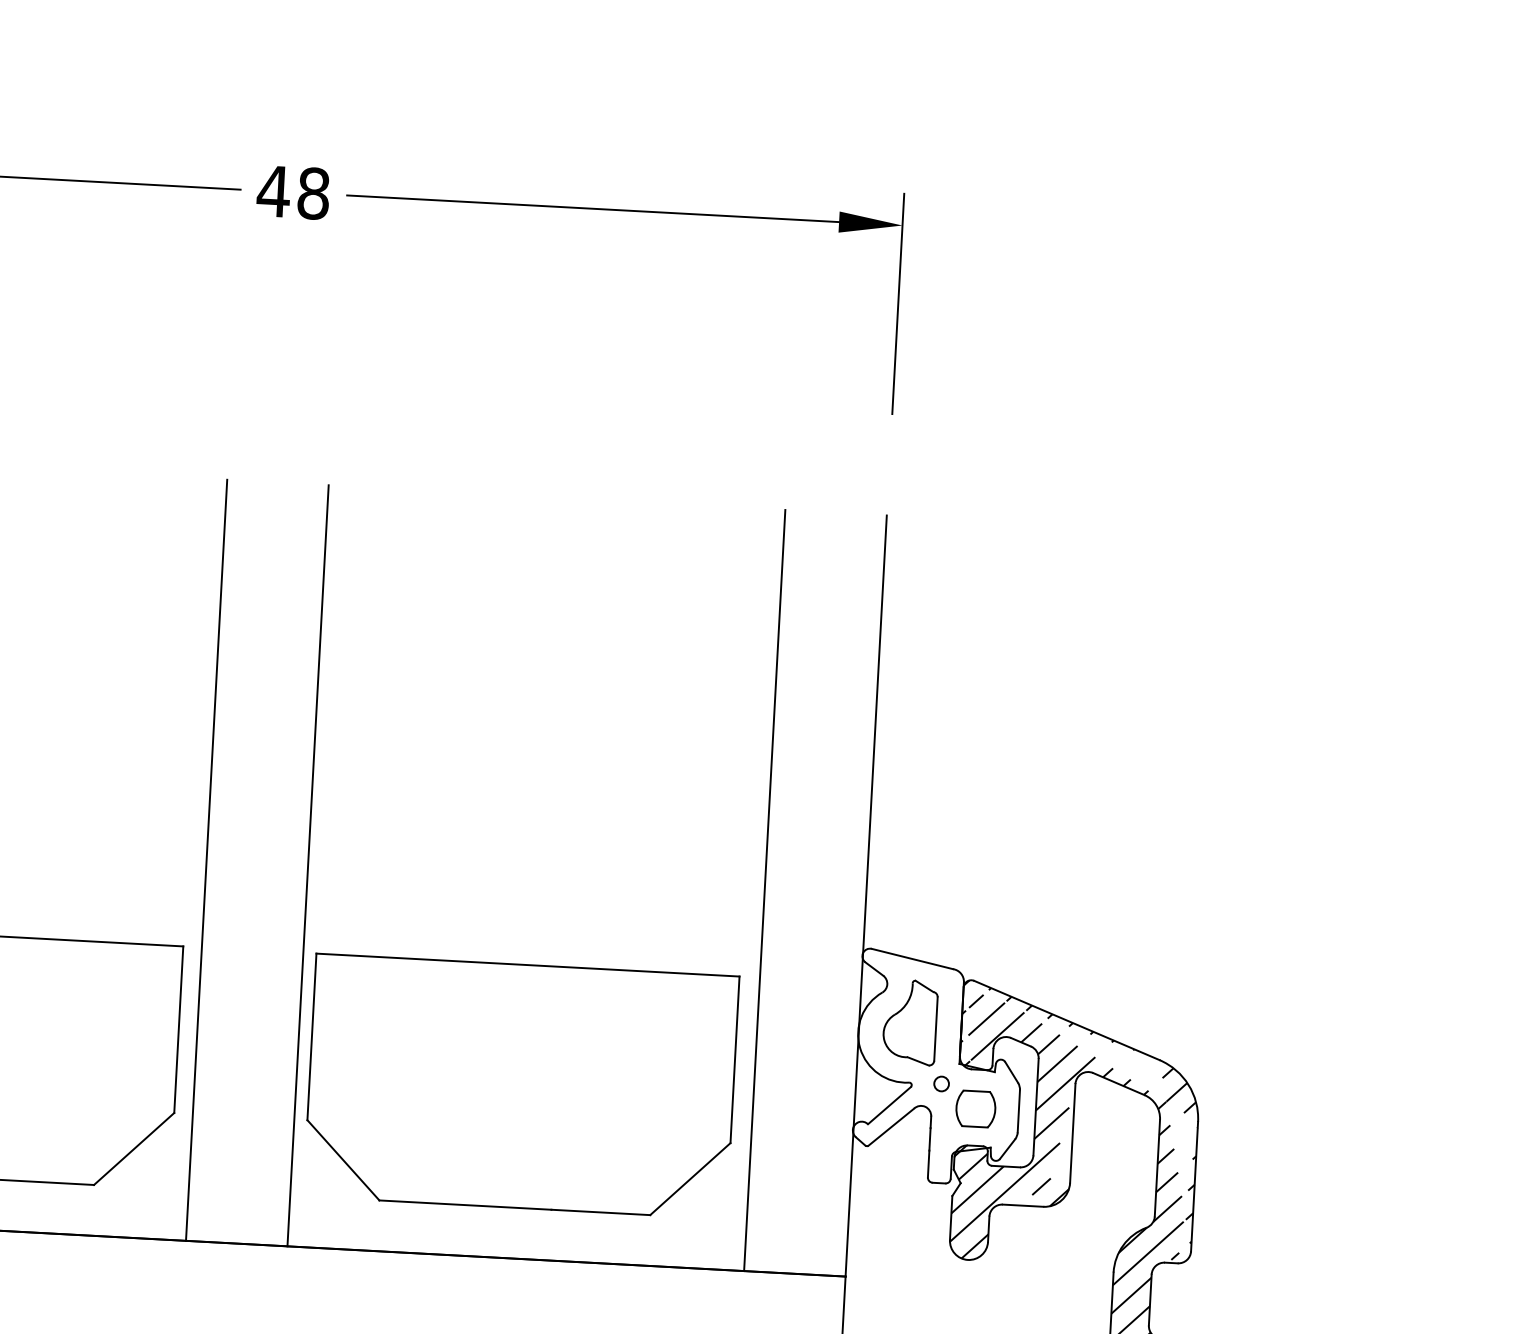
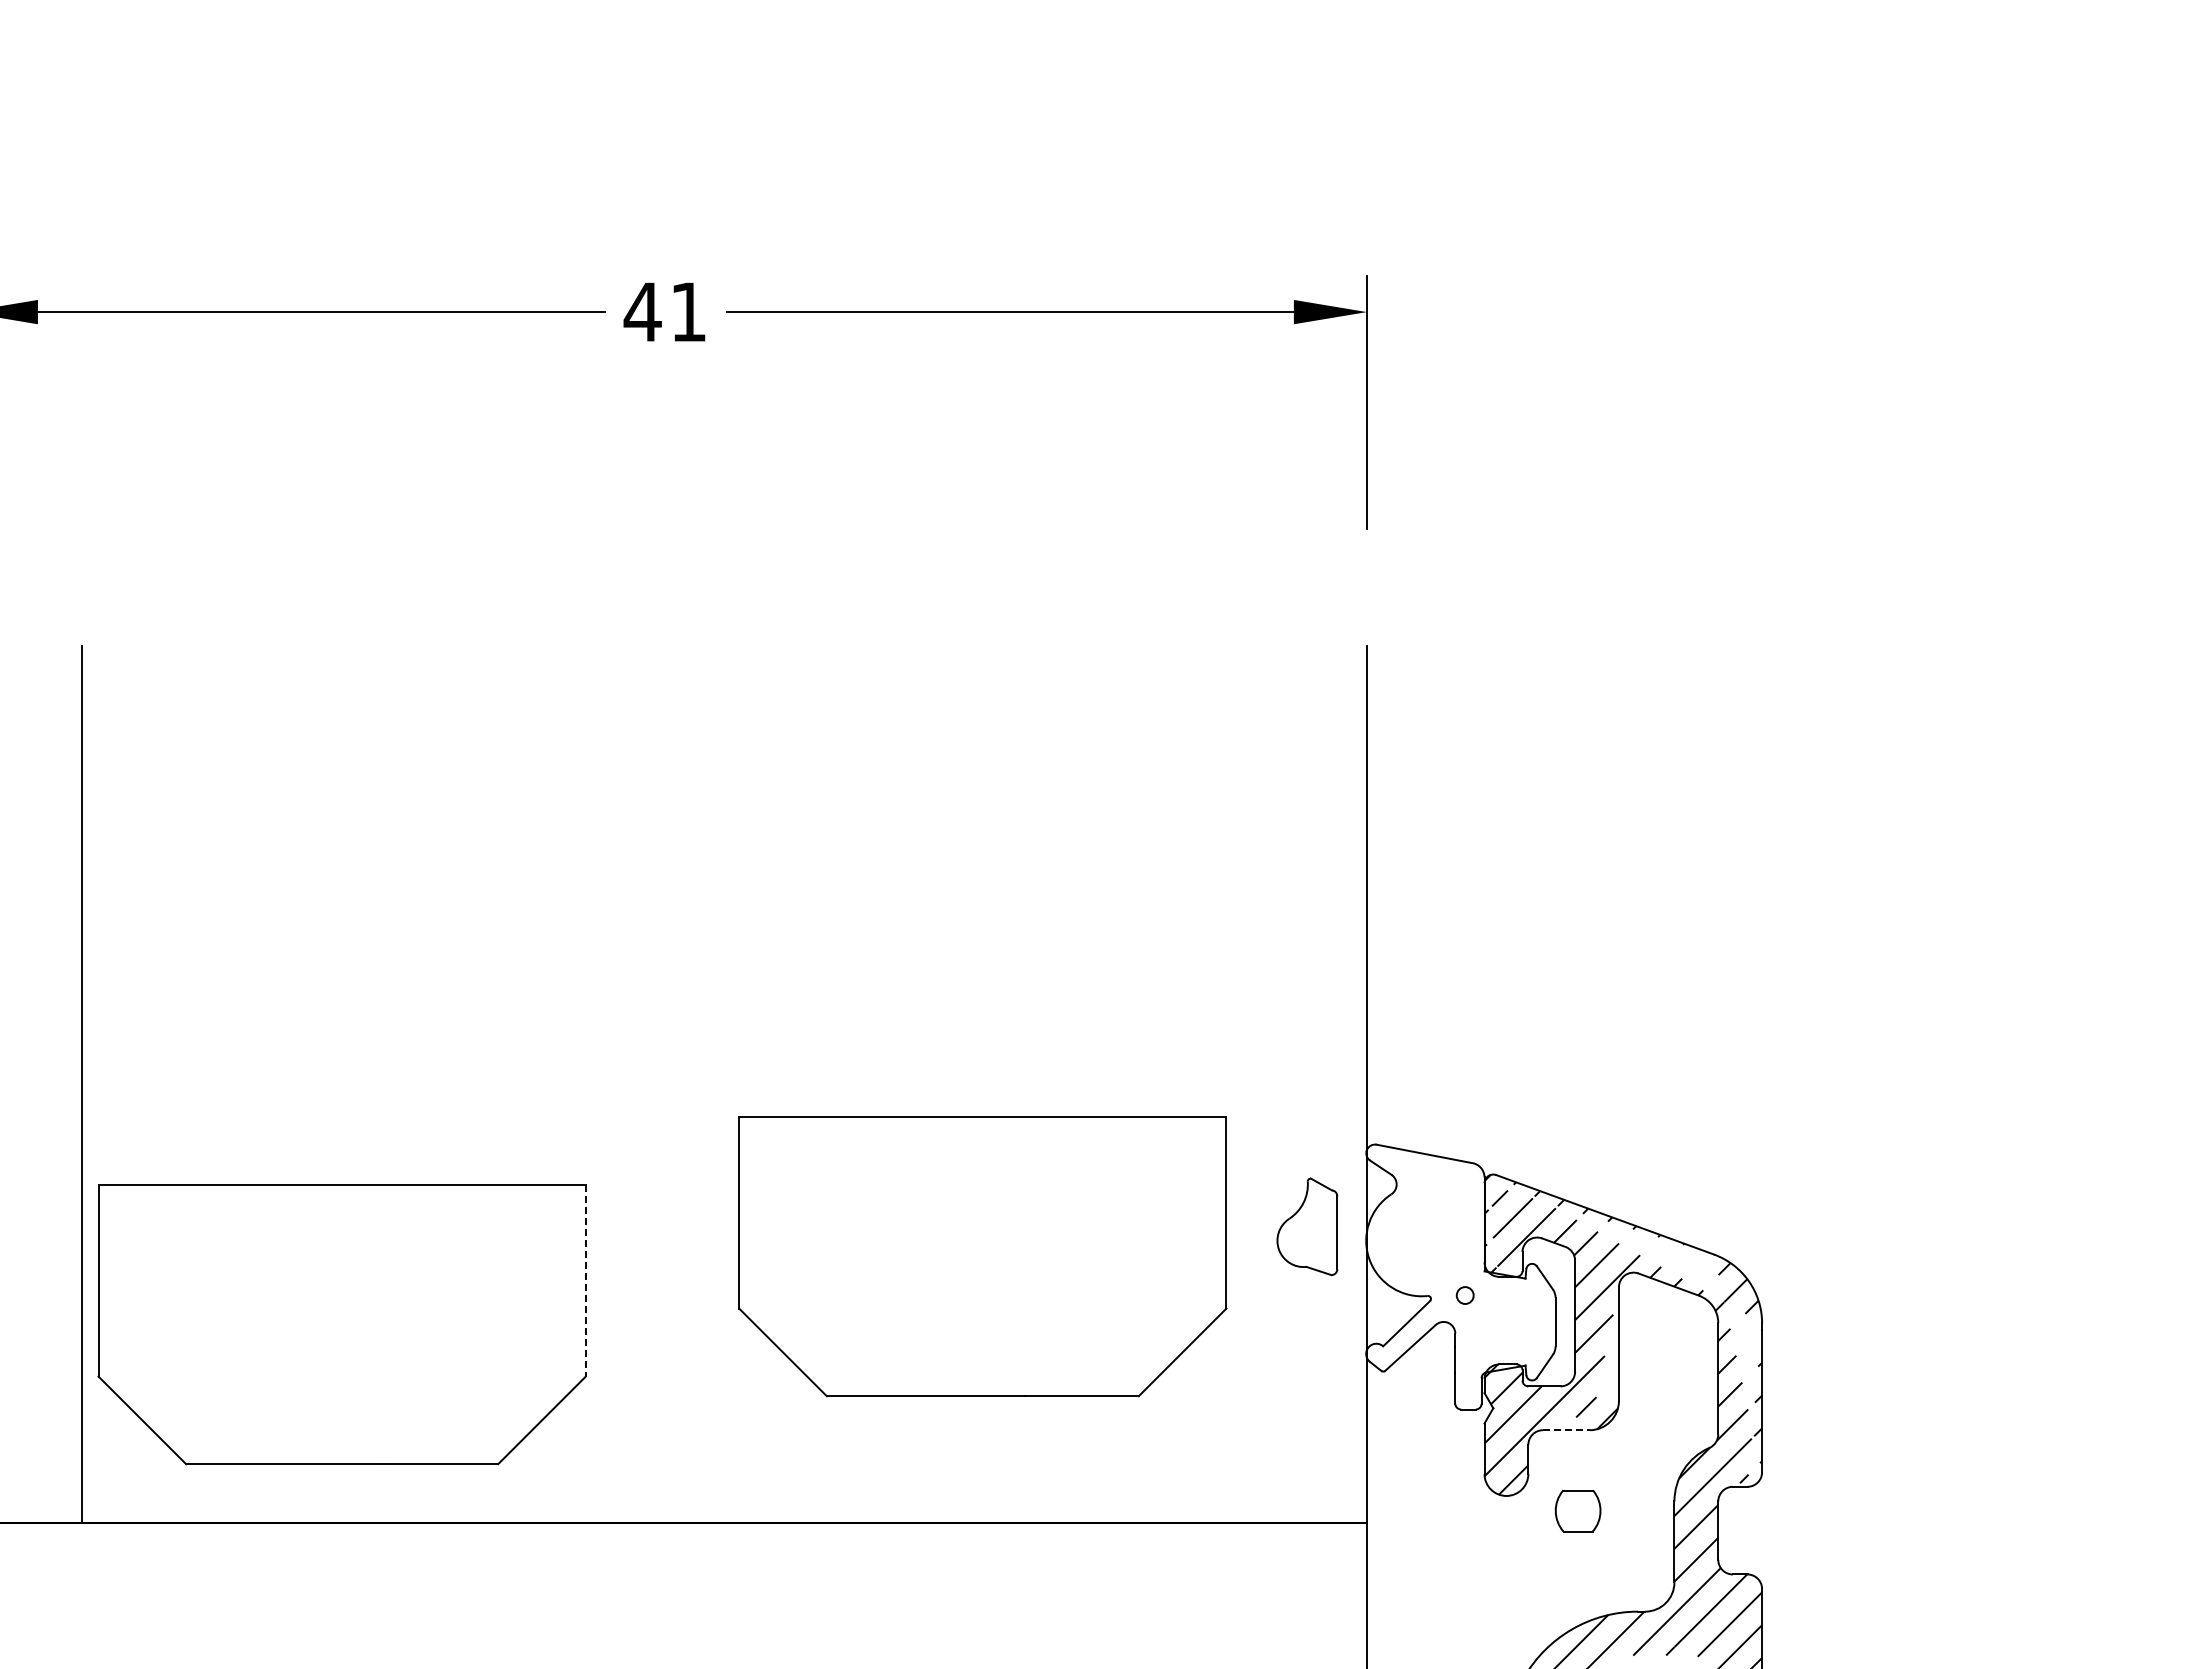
text: (313, 193) -> (688, 311), 48 -> 41
line: (206, 860) -> (607, 1084), removed
line: (308, 865) -> (724, 1084), removed
line: (765, 890) -> (1250, 1084), removed
part: (910, 1022) -> (1307, 1226), moved
line: (178, 1029) -> (585, 1280), solid -> dashed
part: (521, 1086) -> (982, 1256), moved
part: (975, 1109) -> (1577, 1511), moved
line: (1023, 1205) -> (1566, 1430), solid -> dashed

